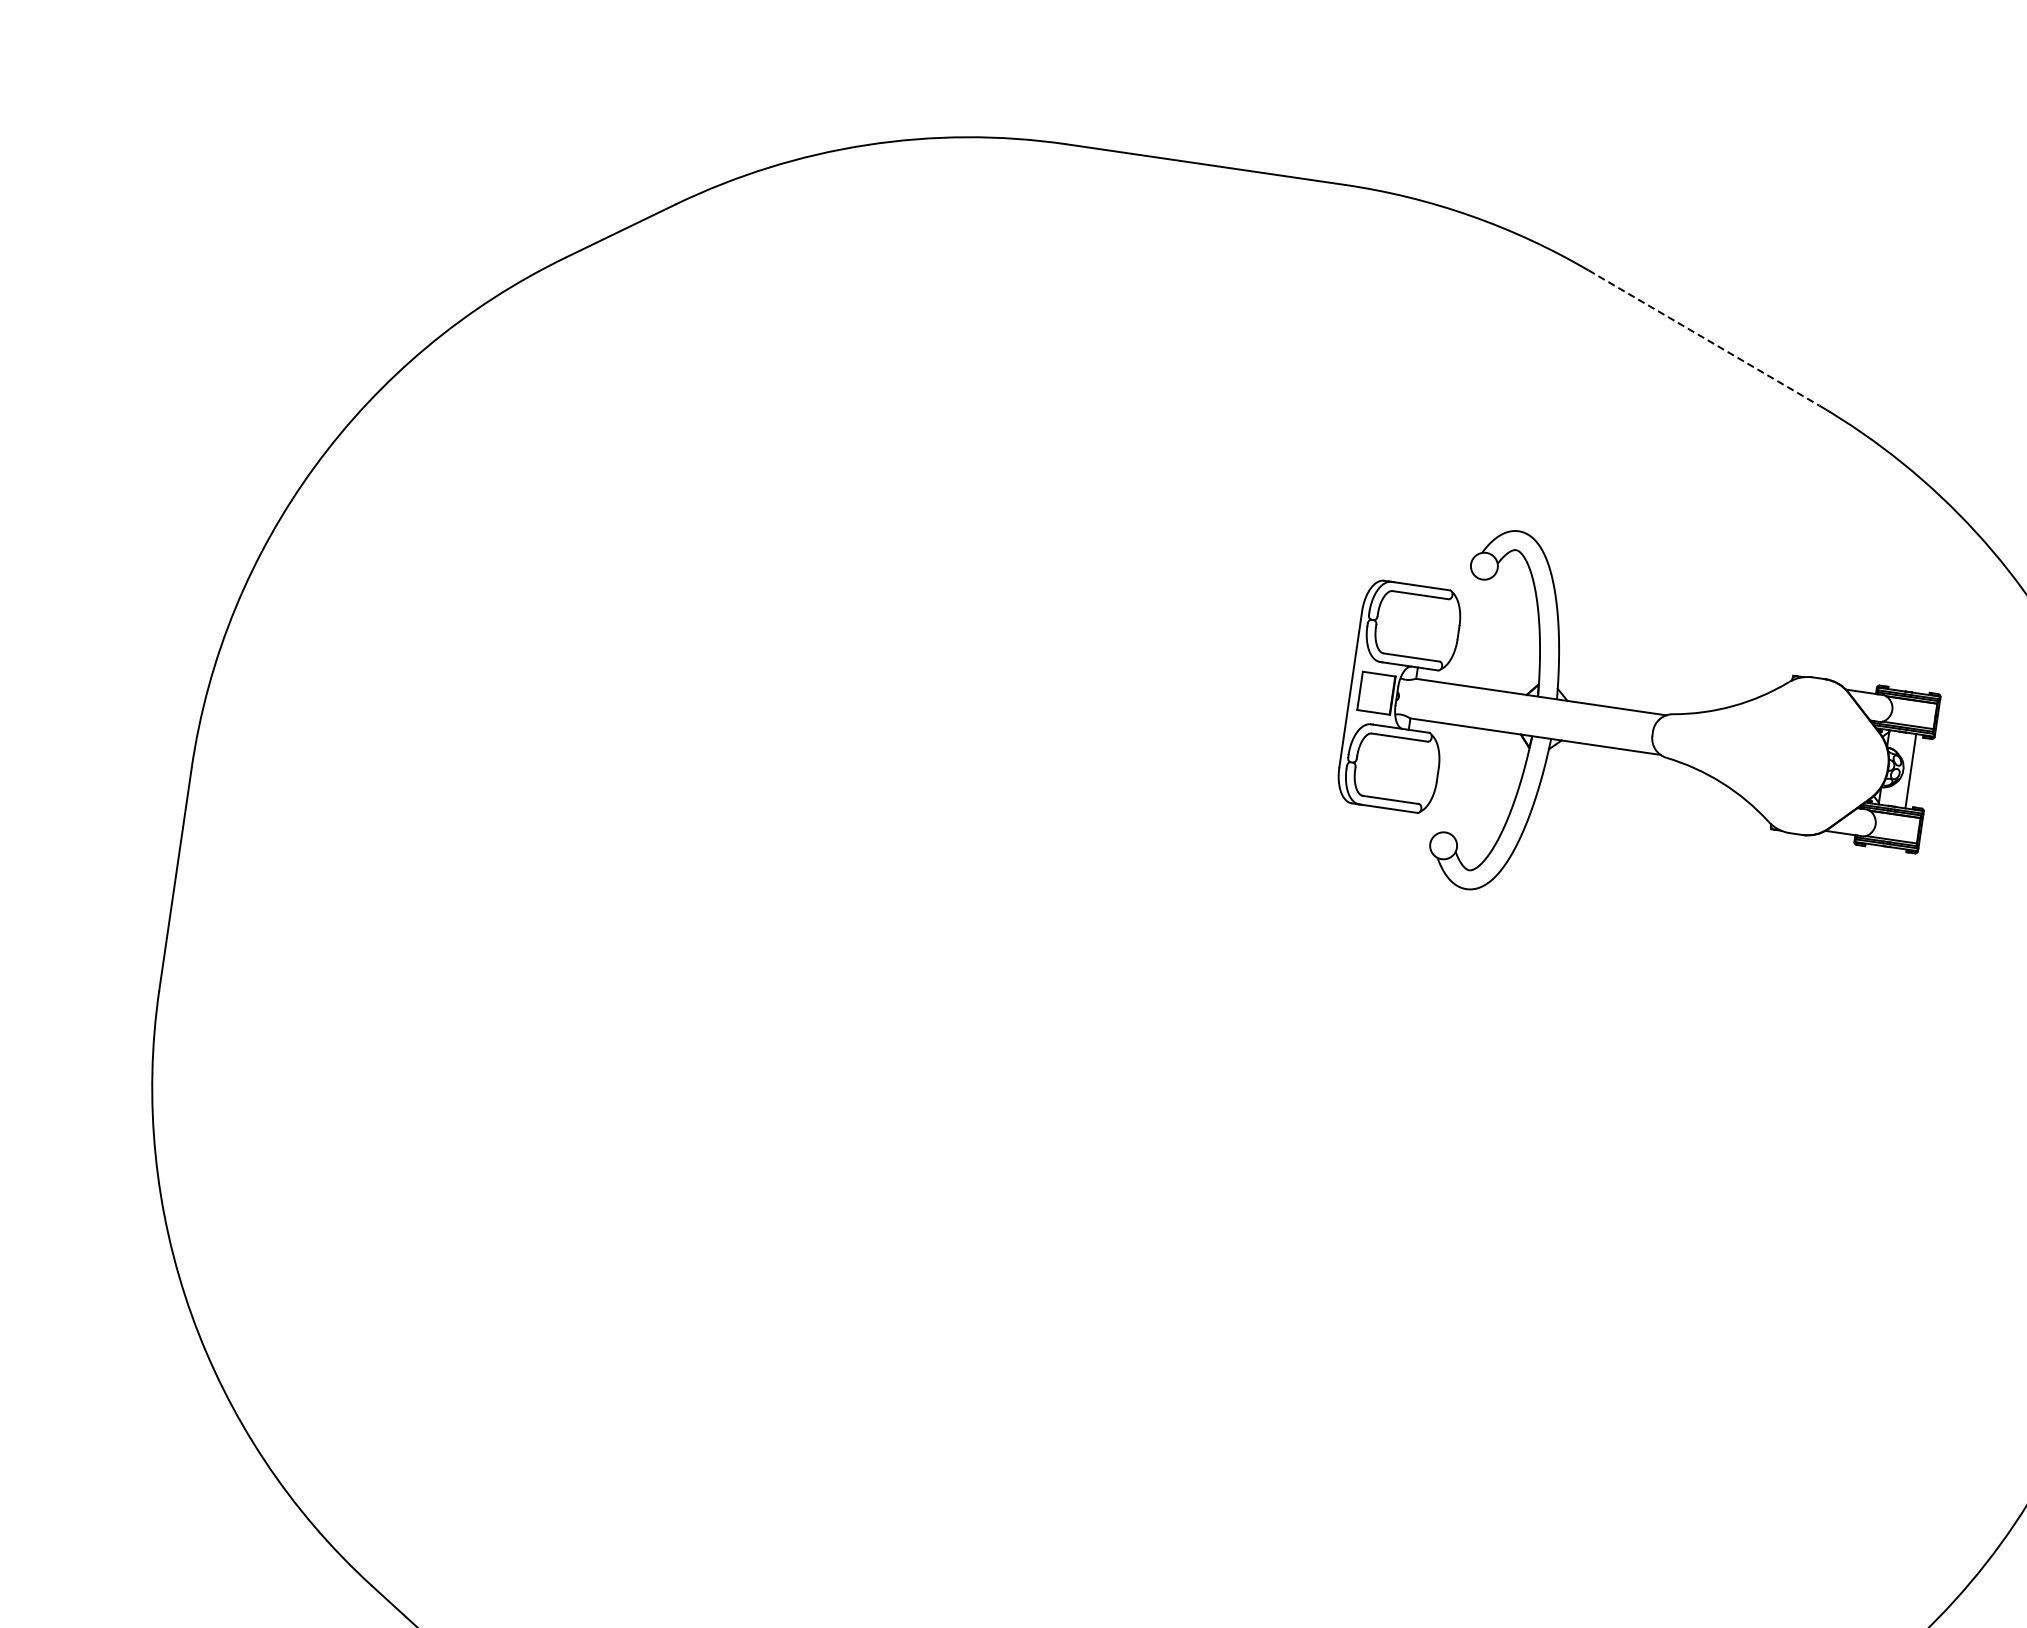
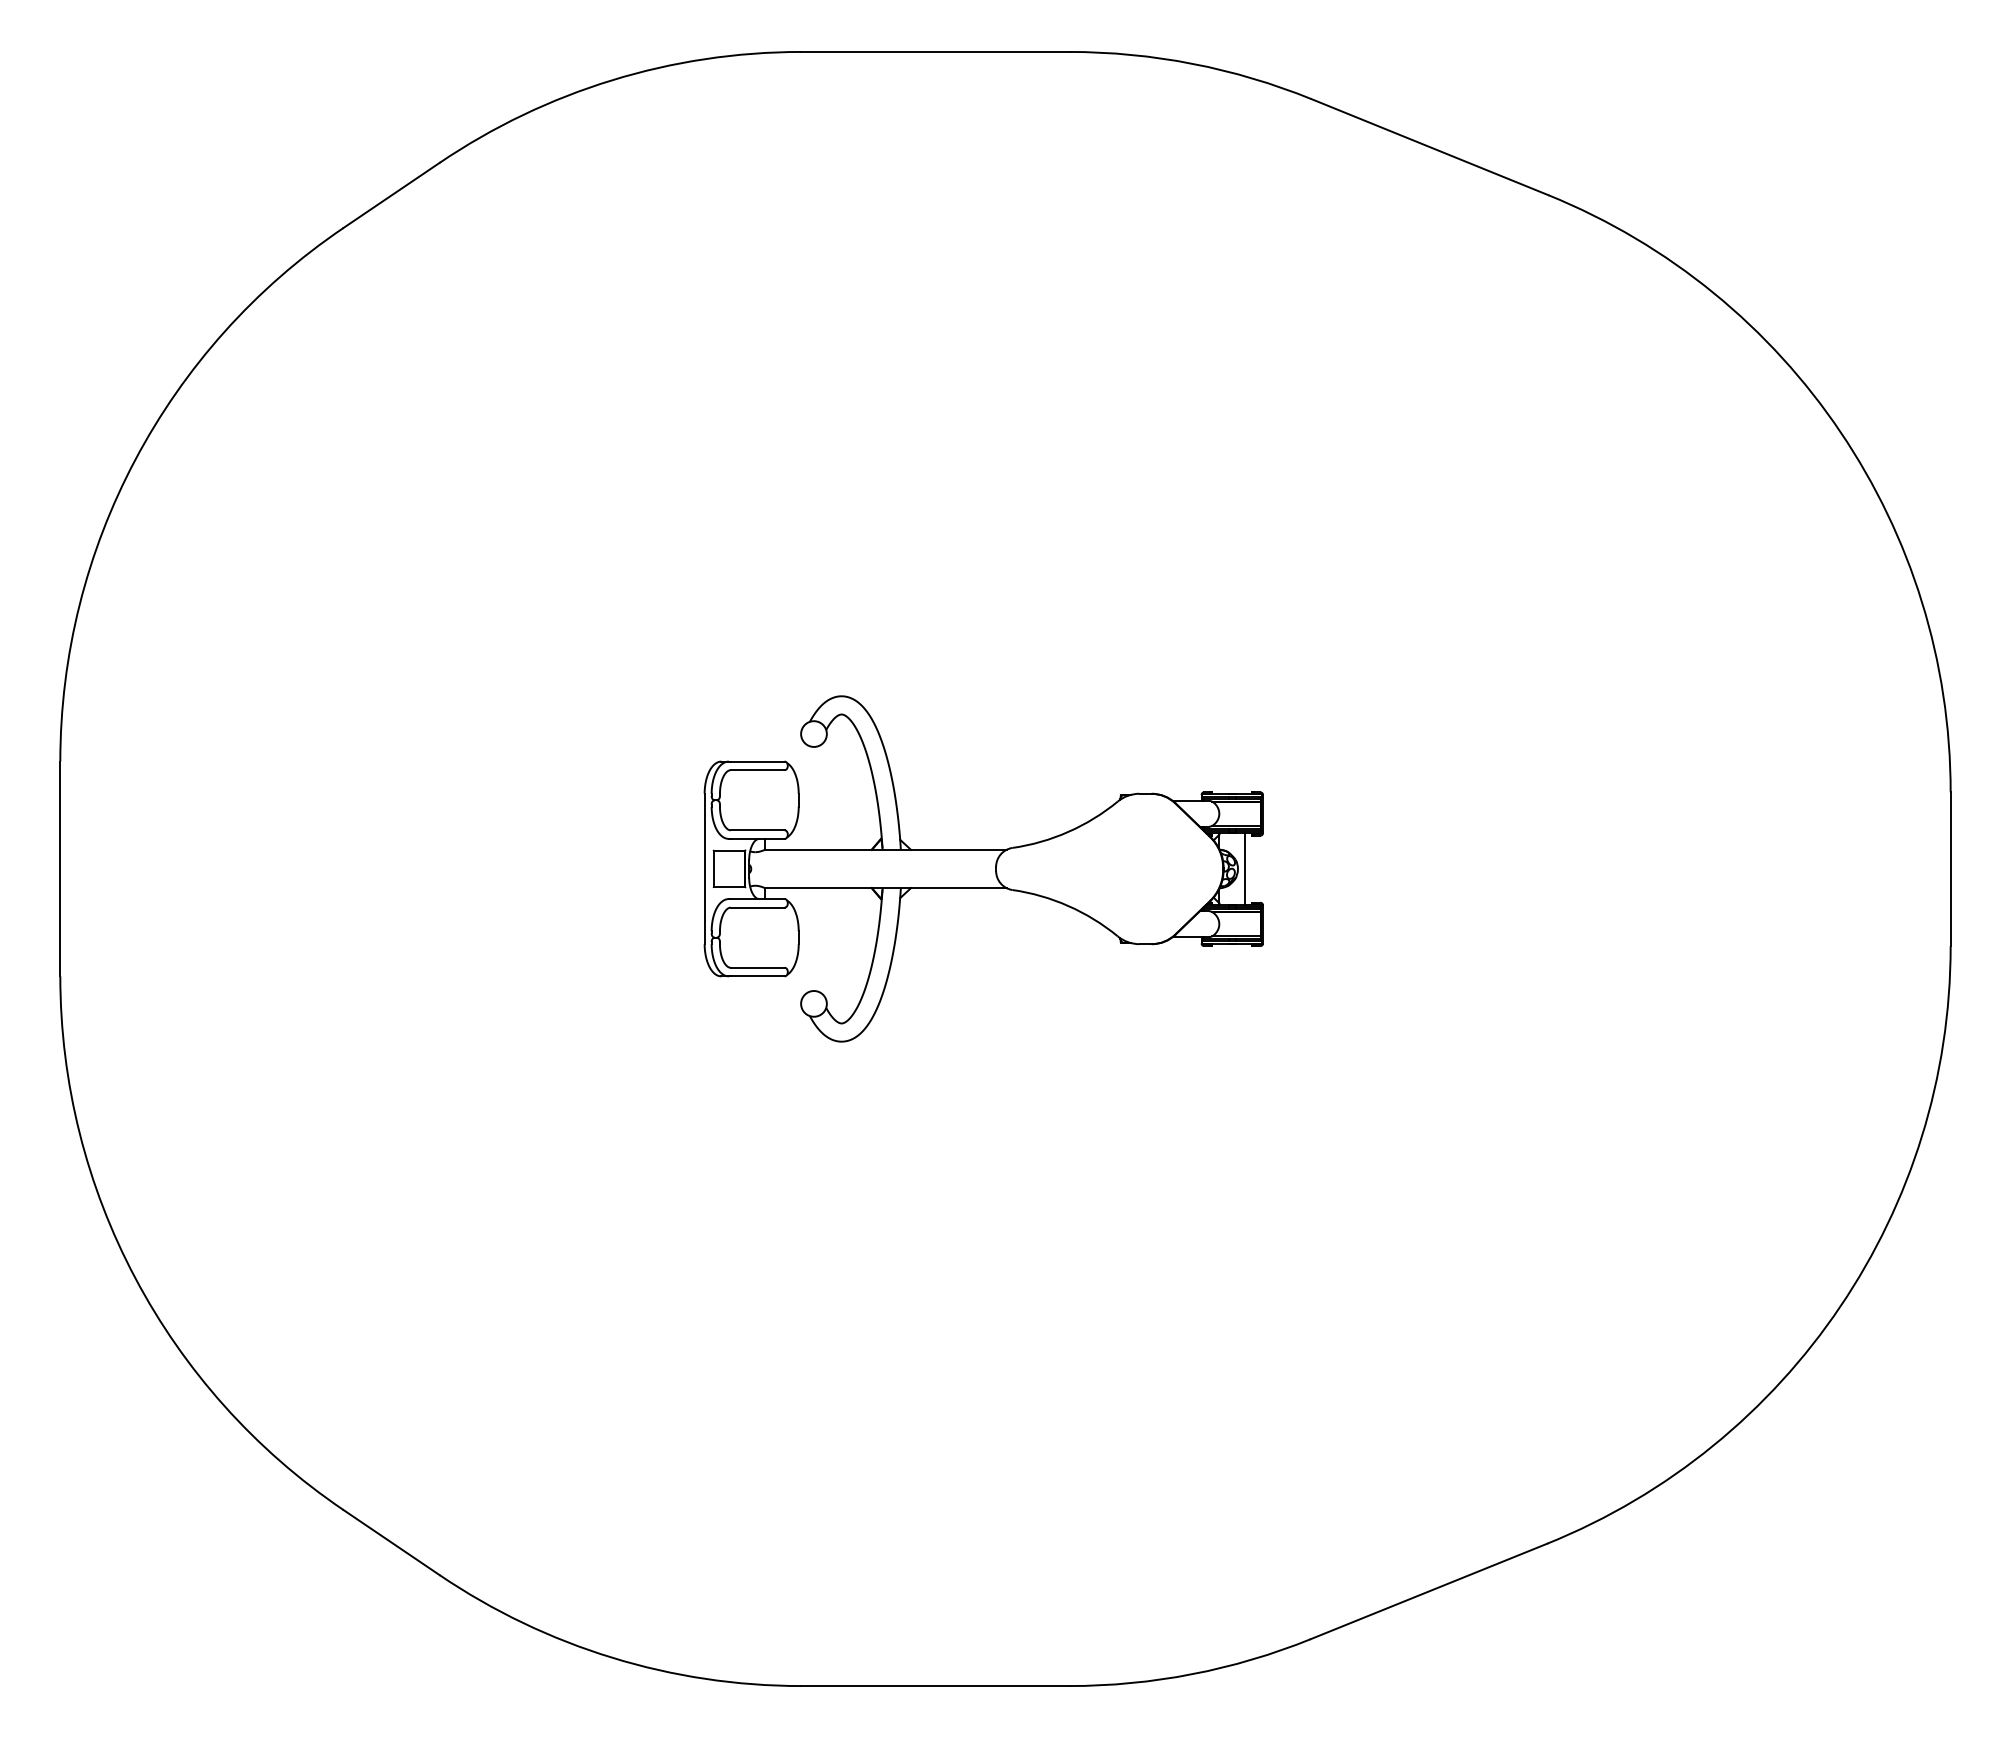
line: (1703, 338) -> (1429, 147), dashed -> solid
part: (1639, 731) -> (983, 868), moved

